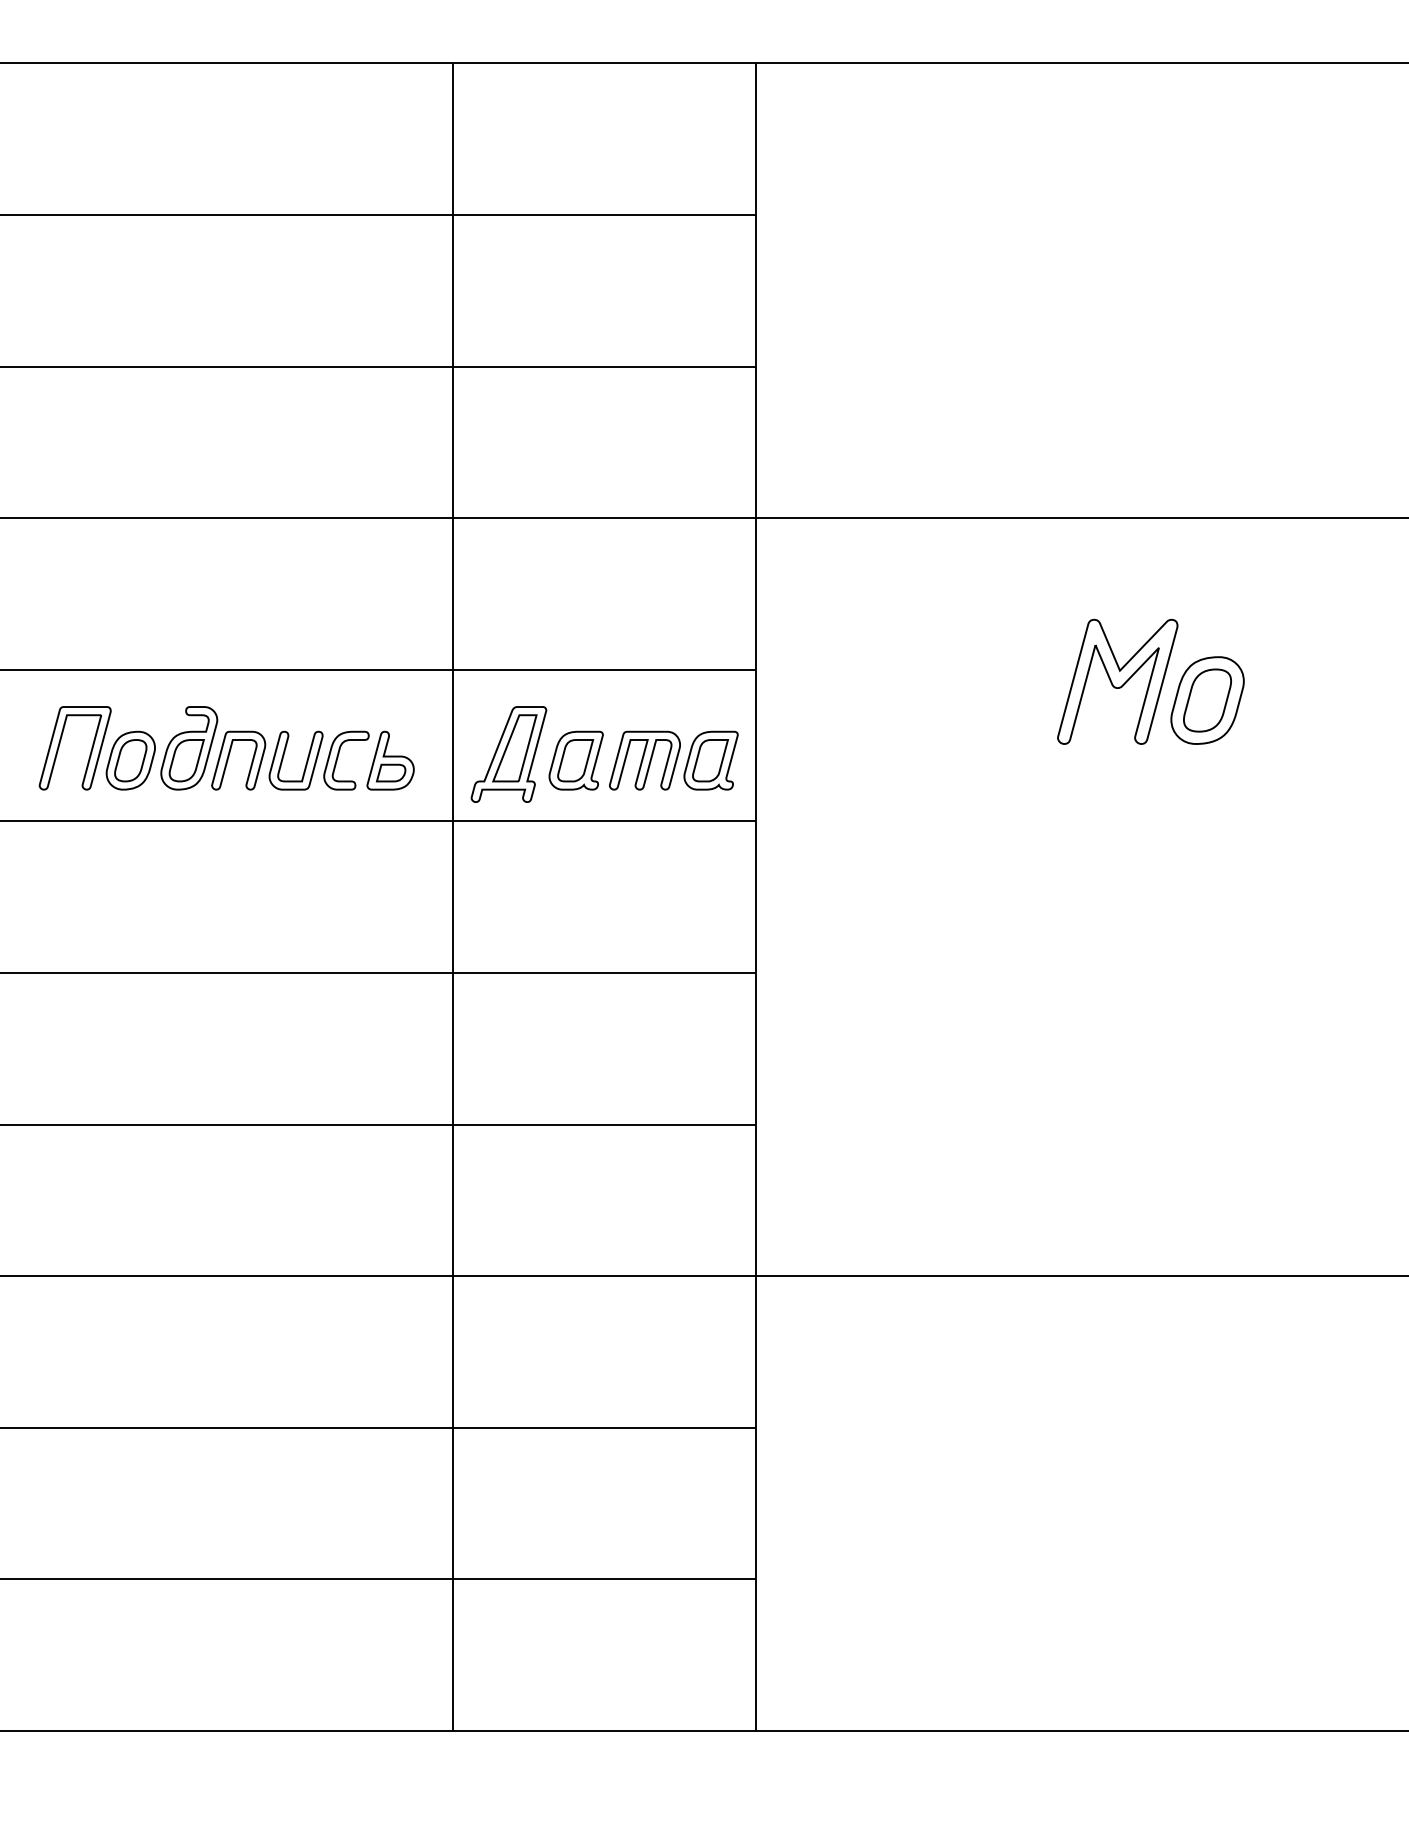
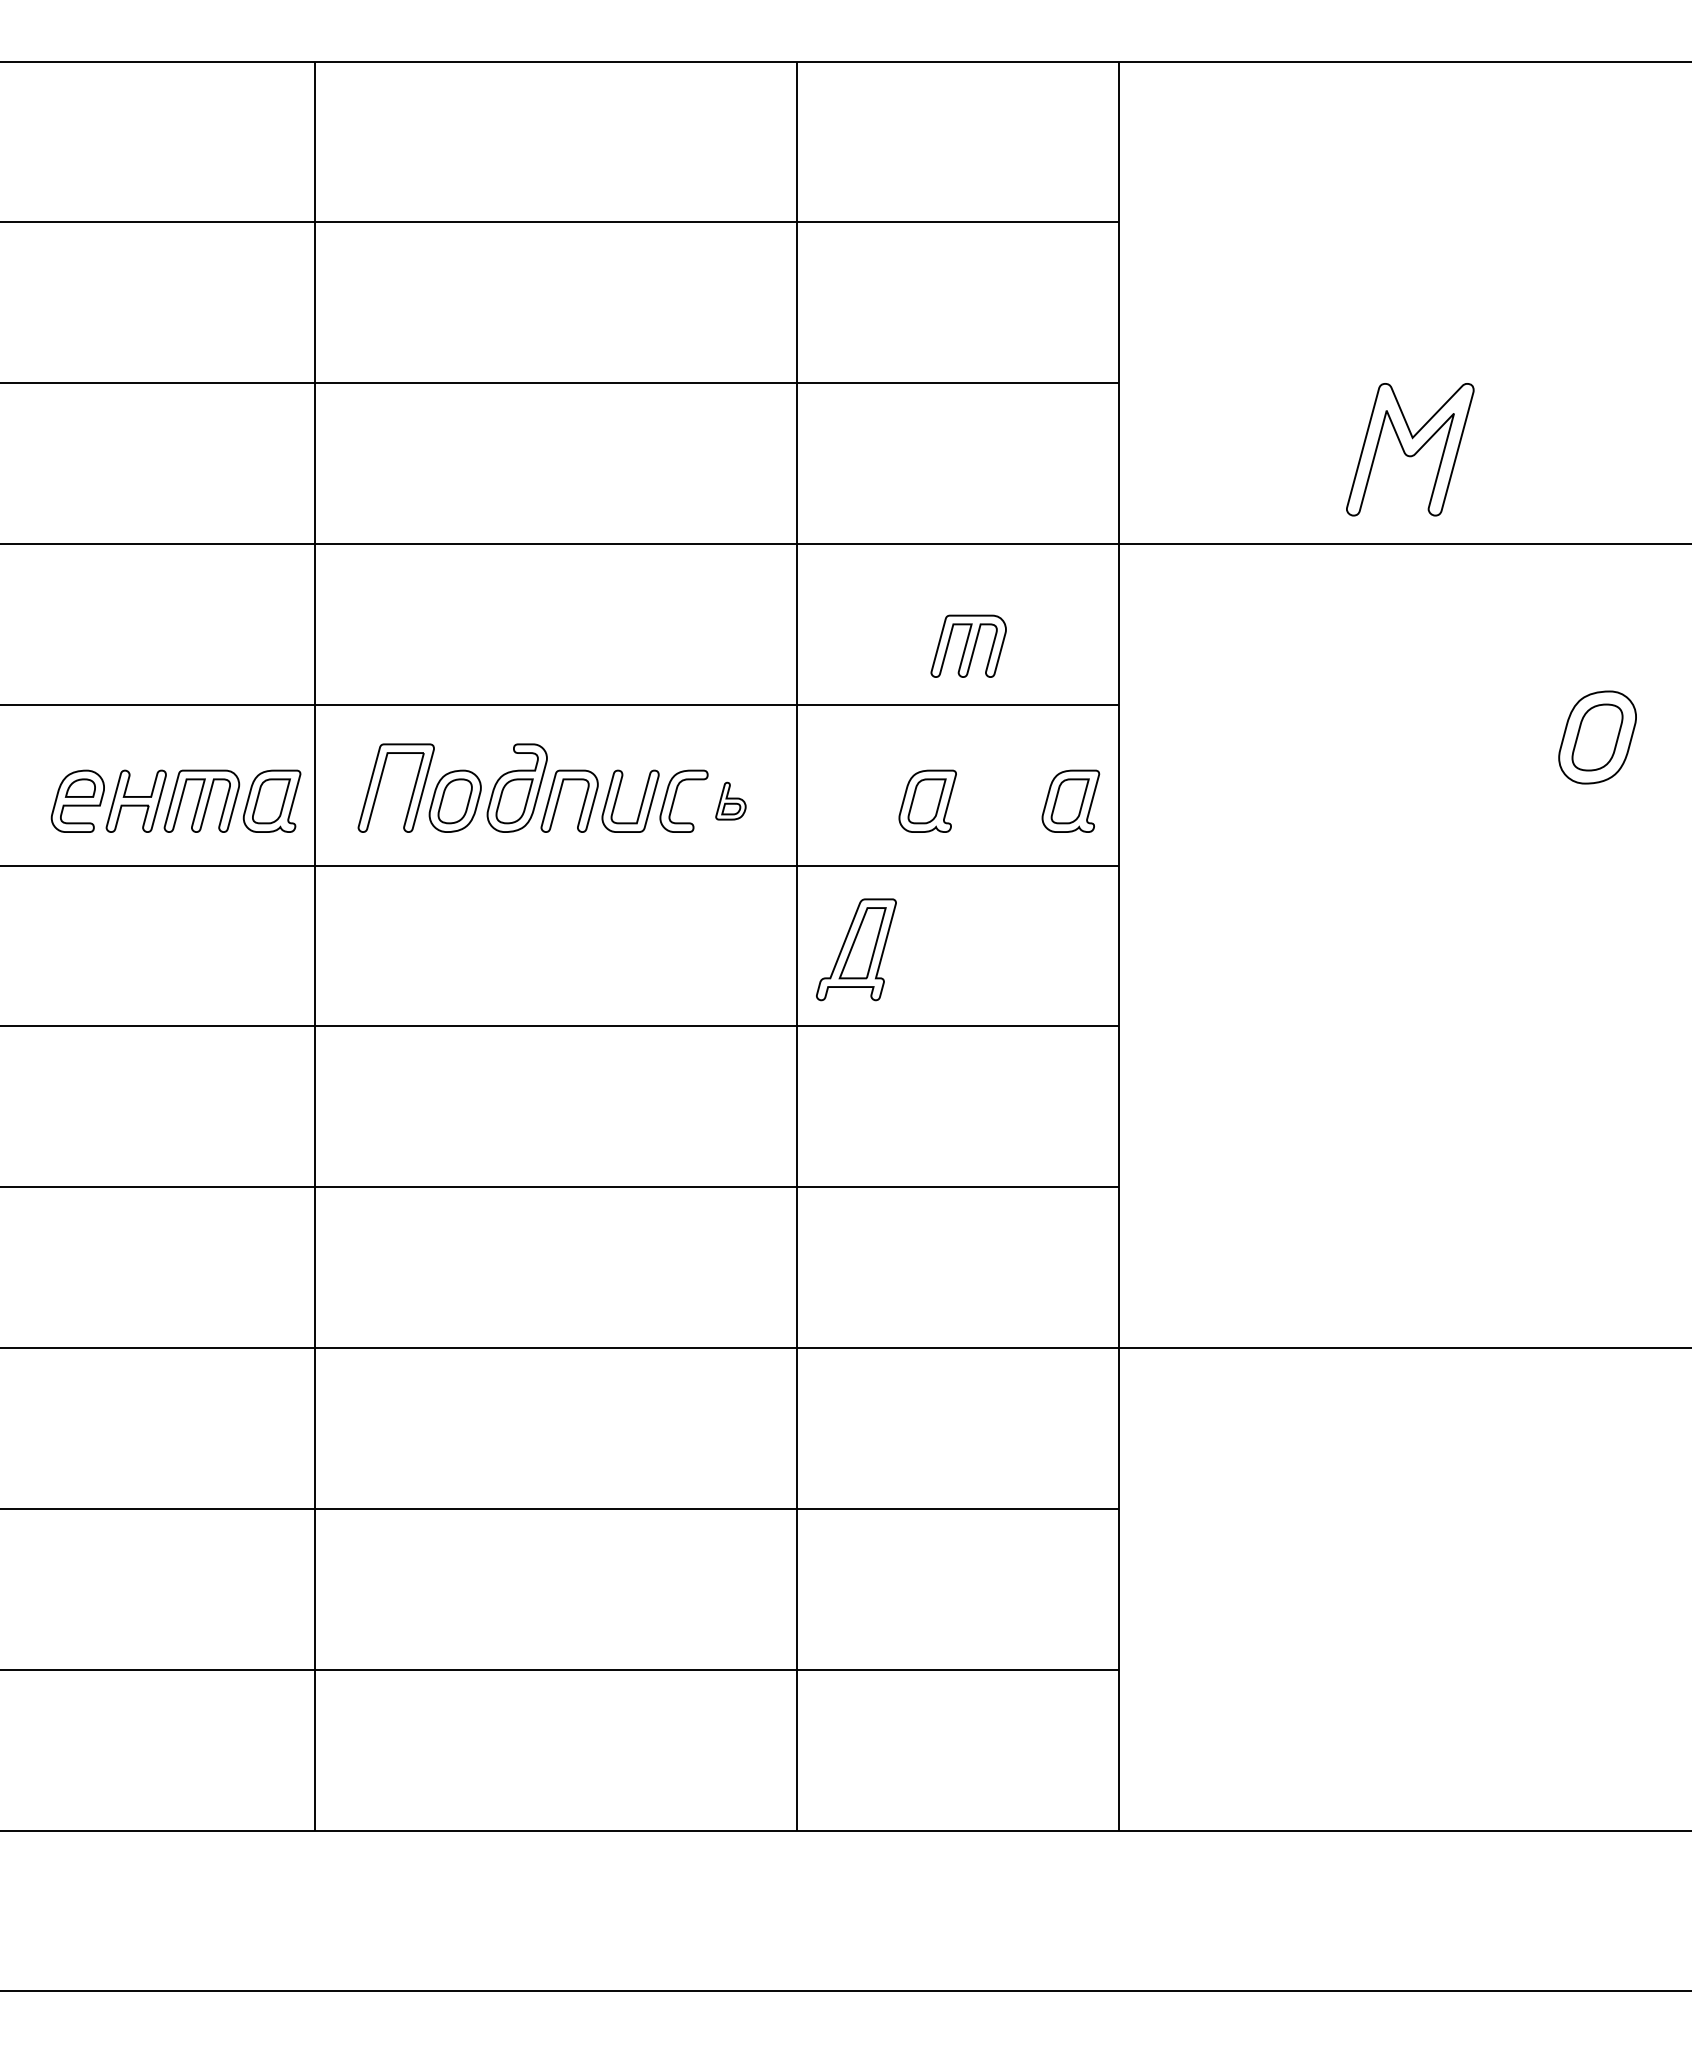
part: (1117, 681) -> (1410, 449), moved
part: (509, 754) -> (856, 949), moved
part: (390, 759) -> (730, 800), size x0.6
part: (644, 759) -> (968, 645), moved

